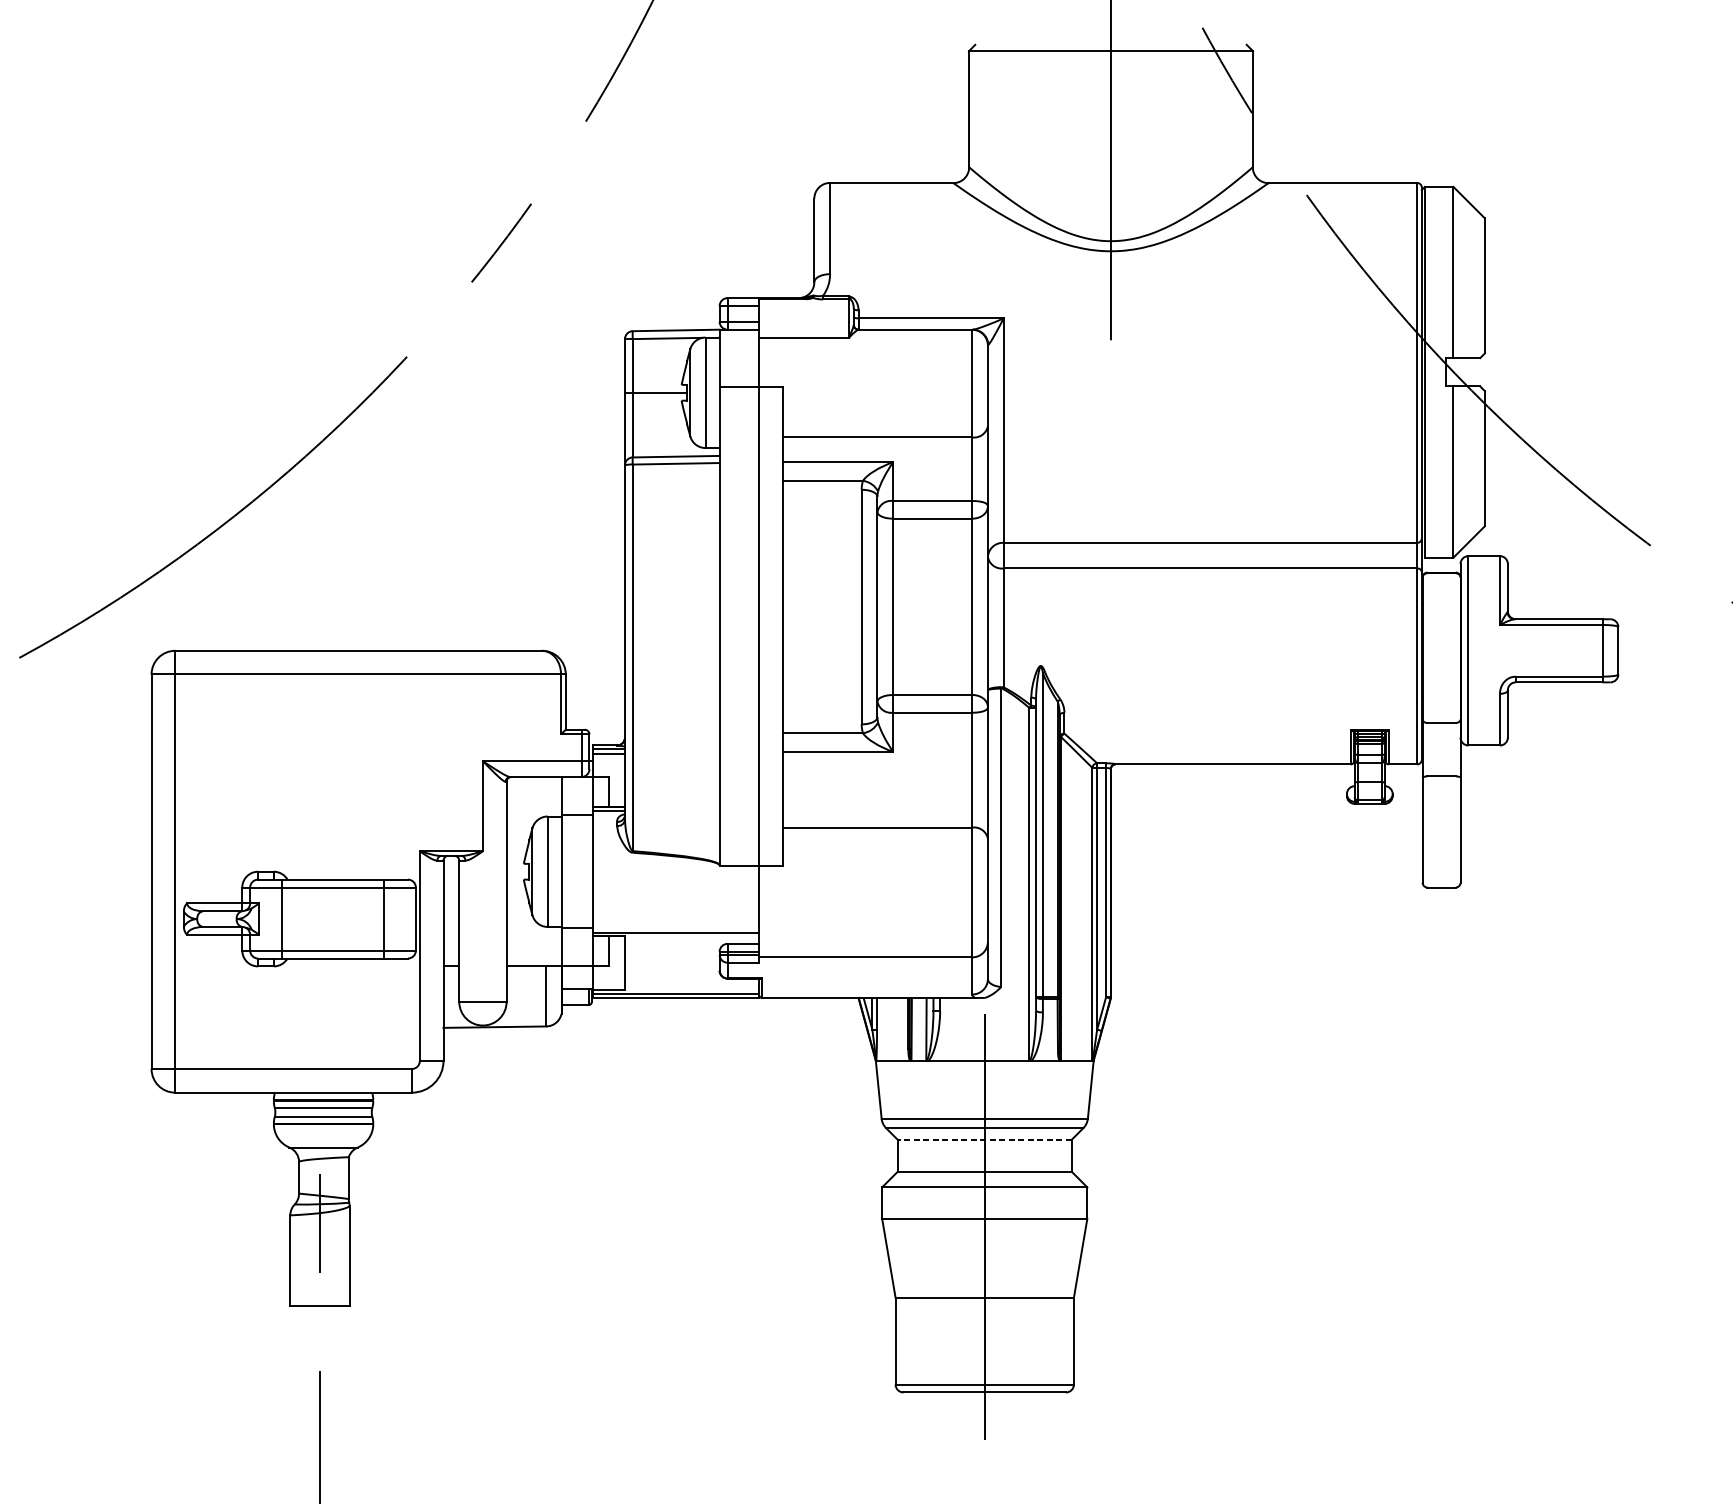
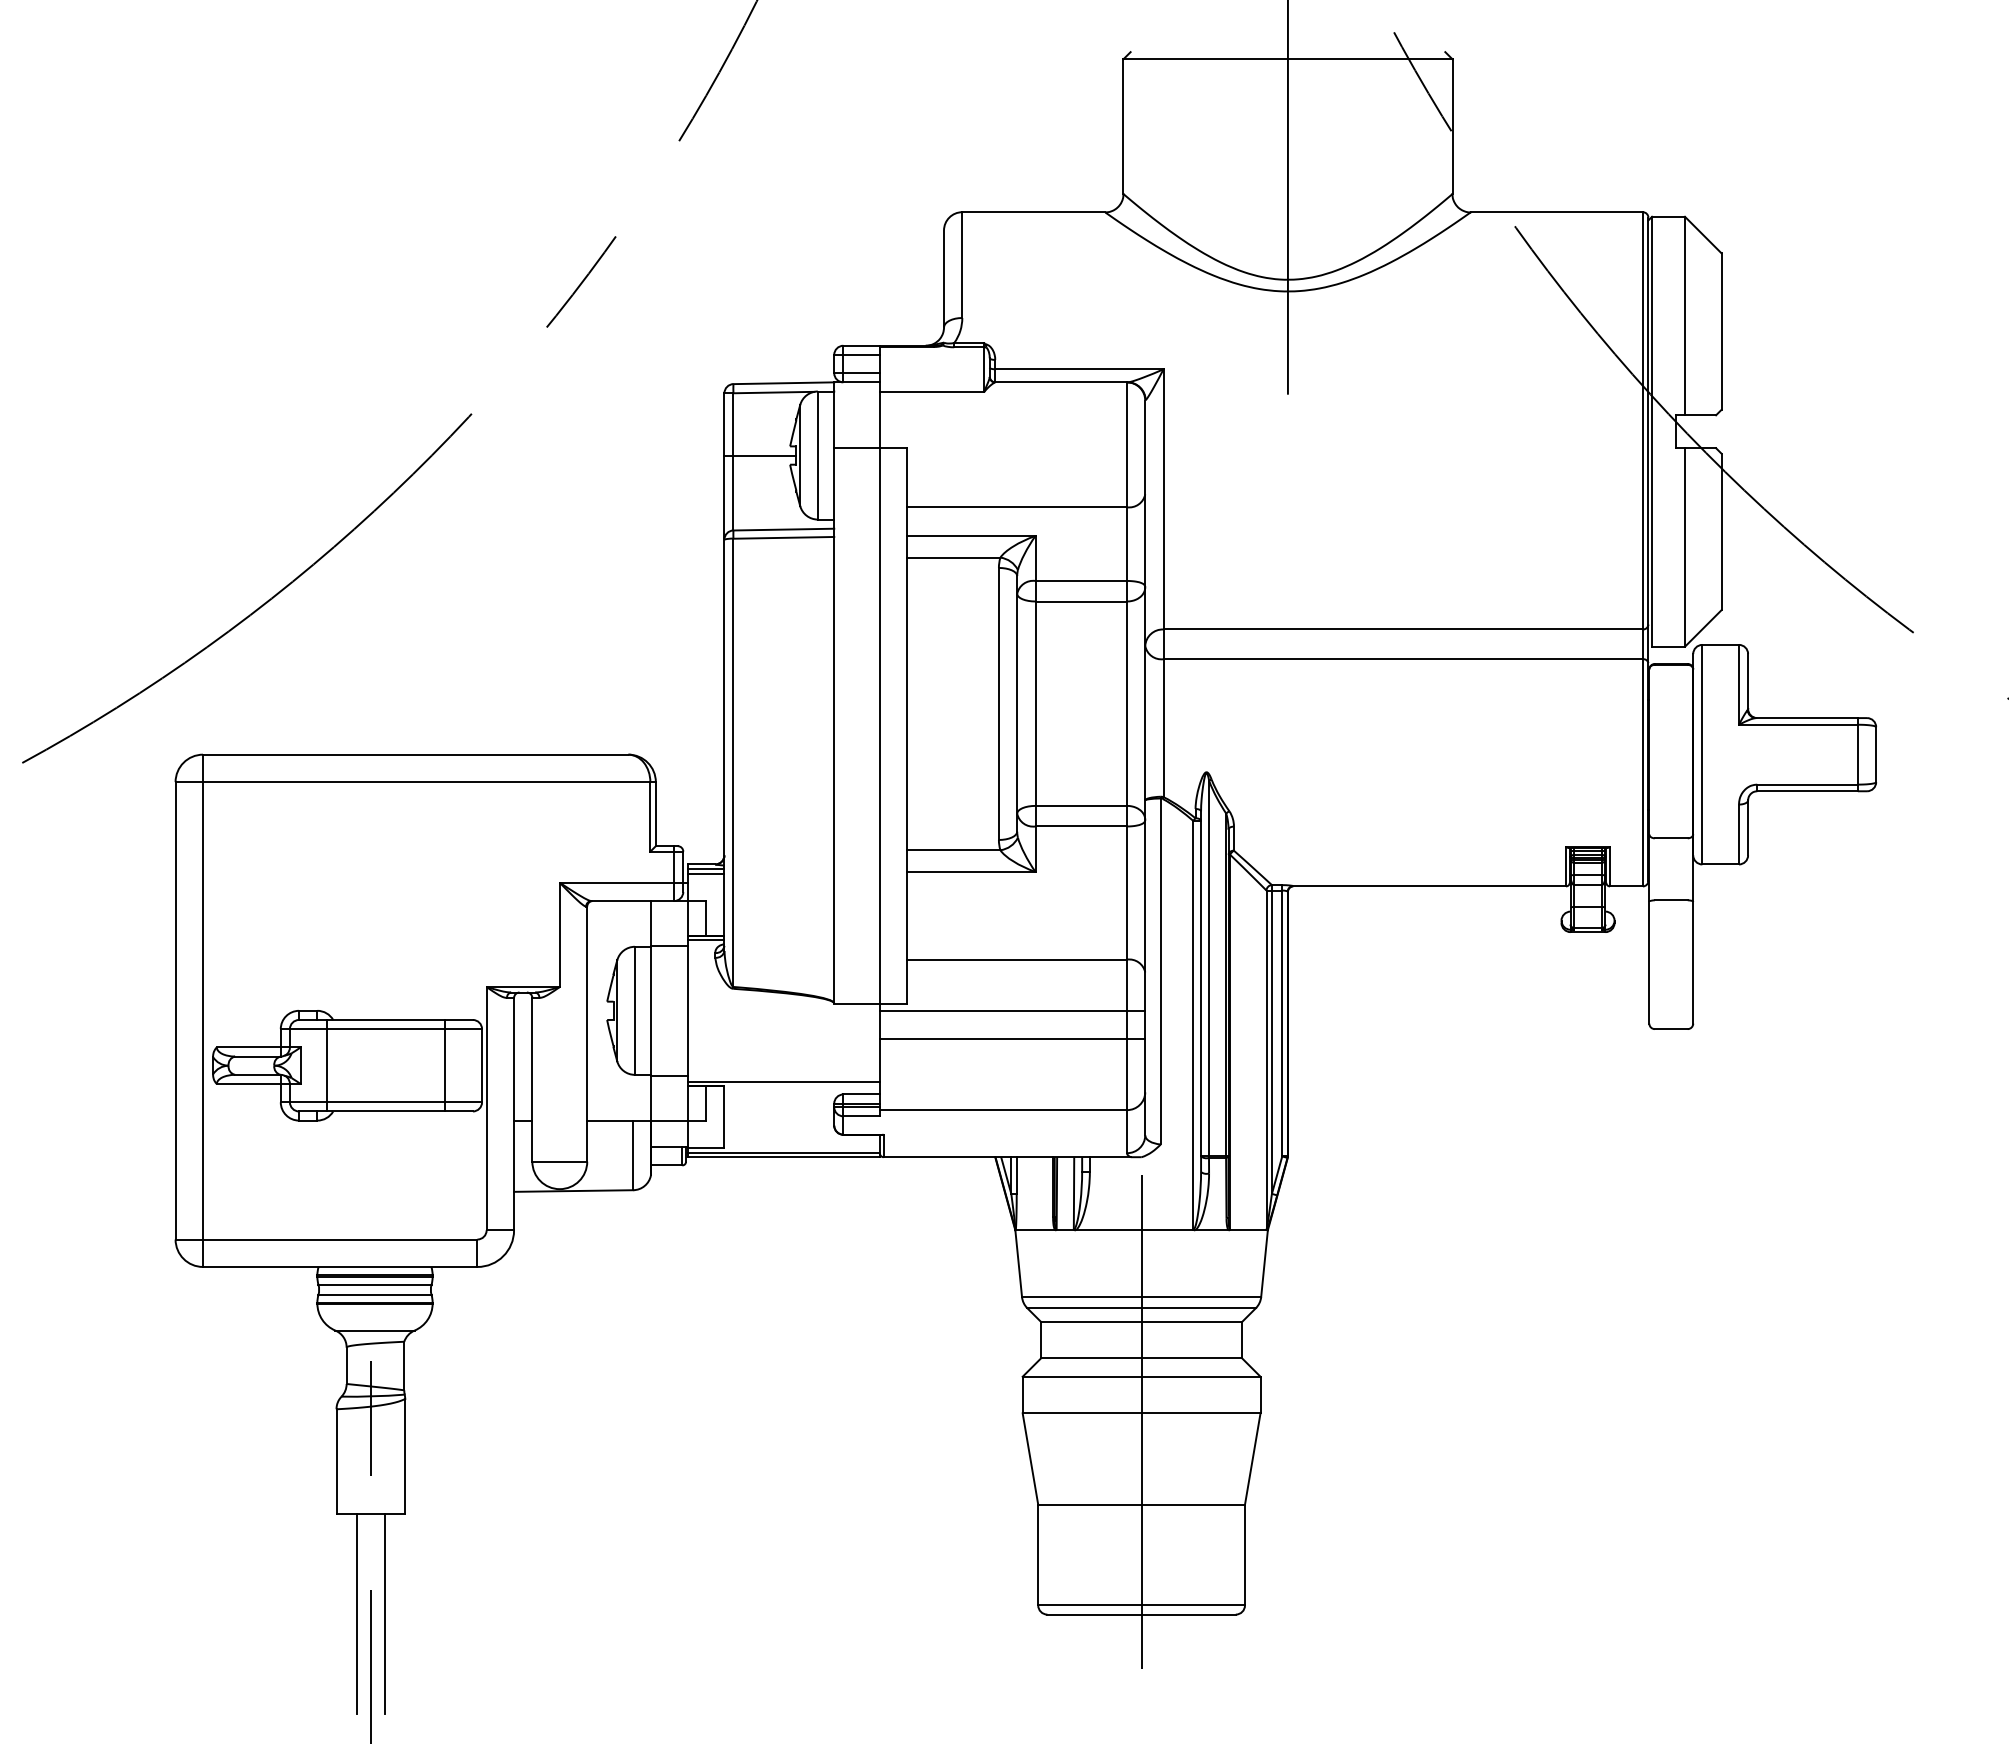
line: (873, 871) -> (1012, 1010), added
line: (873, 896) -> (1012, 1039), added
line: (984, 1139) -> (1141, 1321), dashed -> solid
line: (308, 1391) -> (357, 1613), added
line: (331, 1391) -> (384, 1613), added

